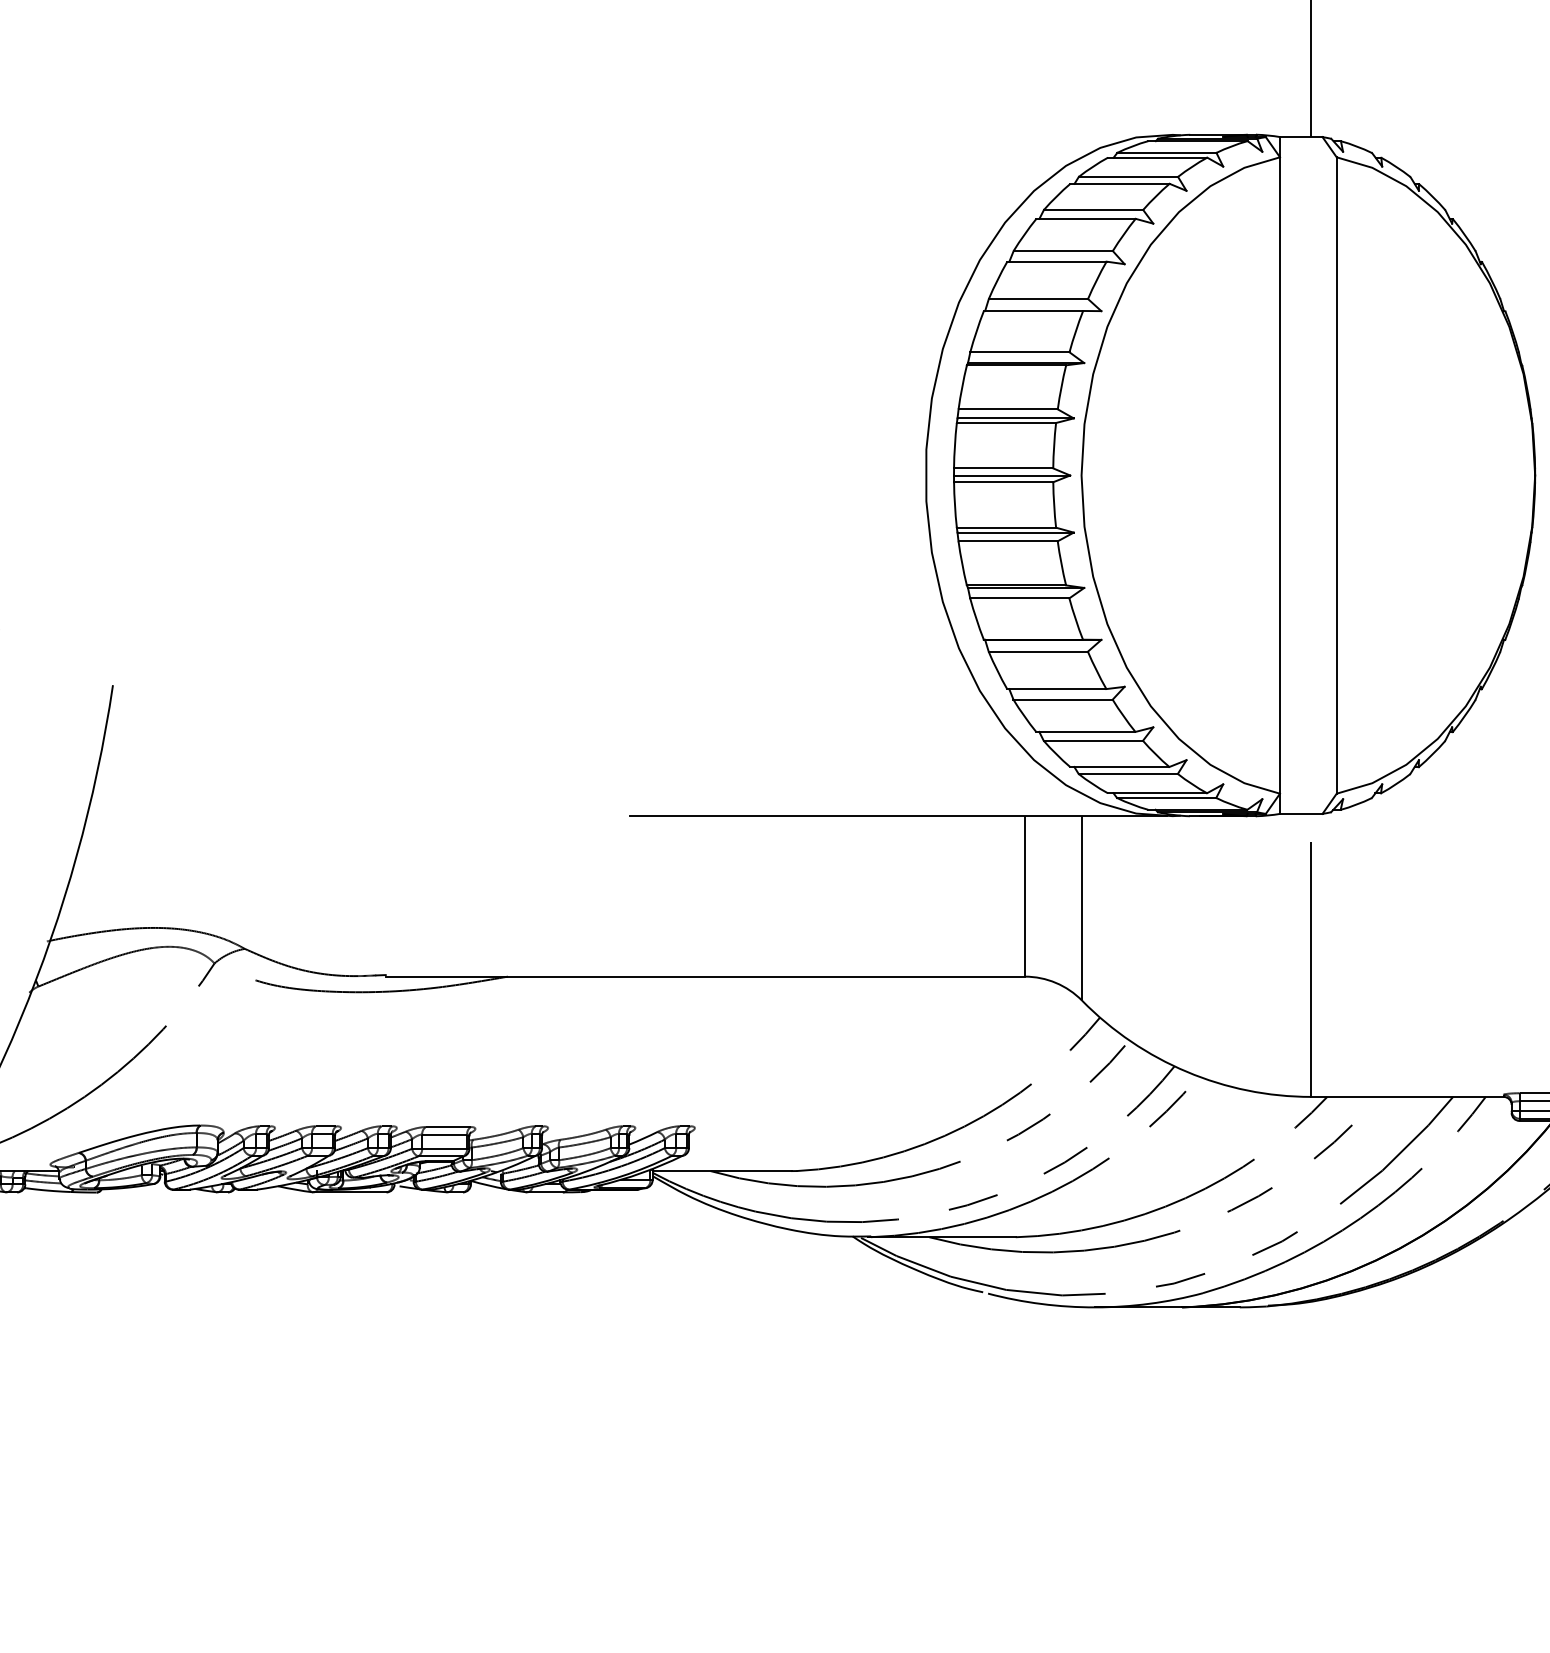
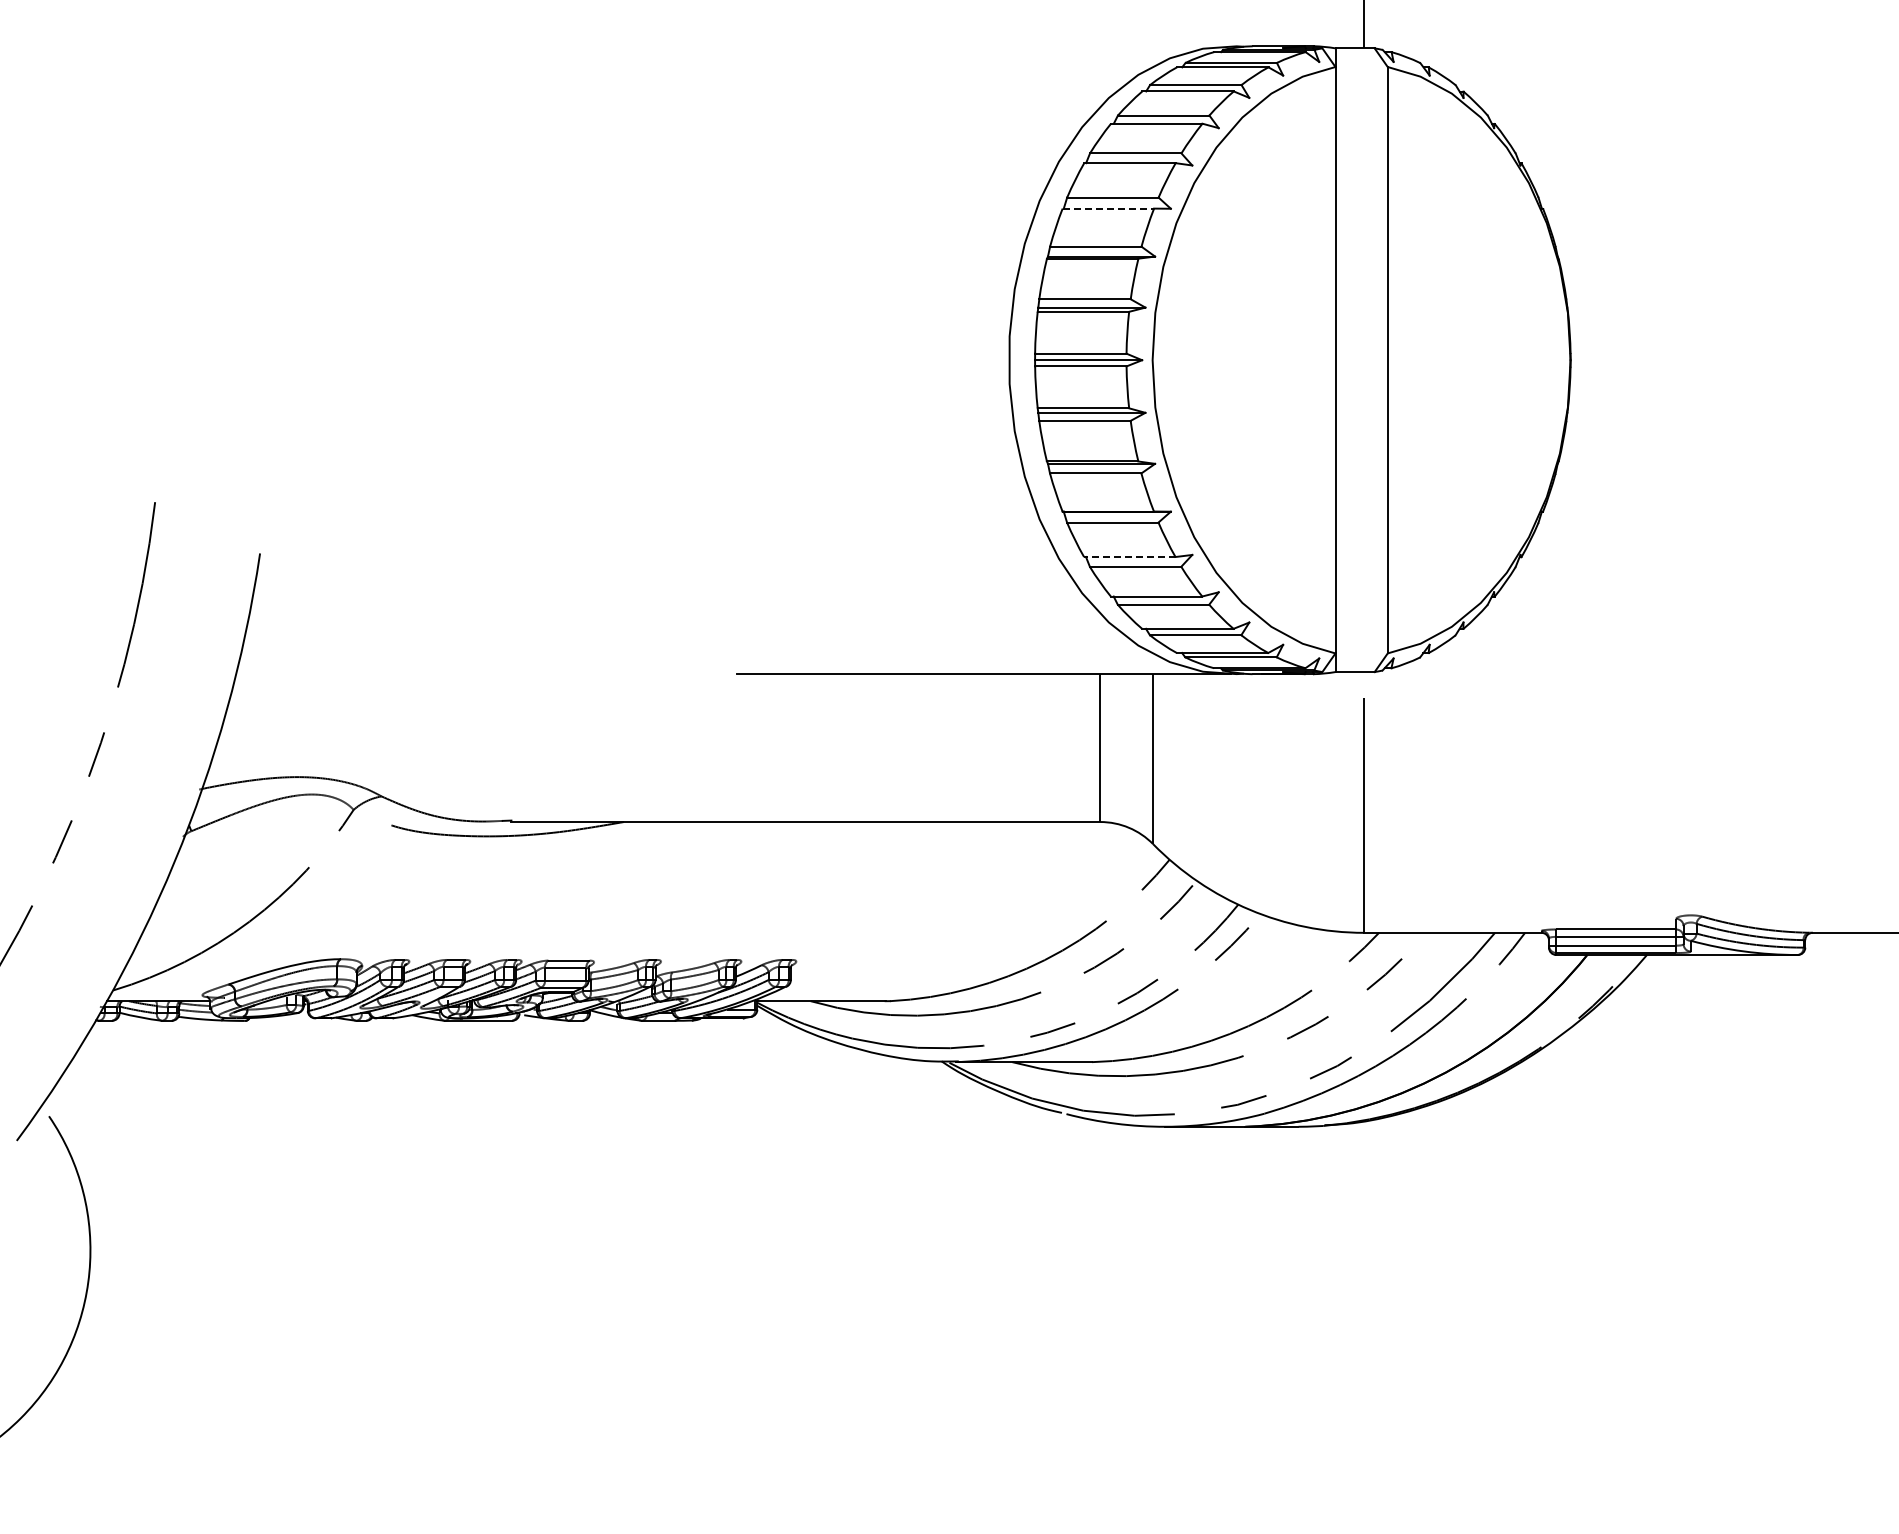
line: (1033, 310) -> (1108, 208), solid -> dashed
line: (1056, 689) -> (1129, 557), solid -> dashed

